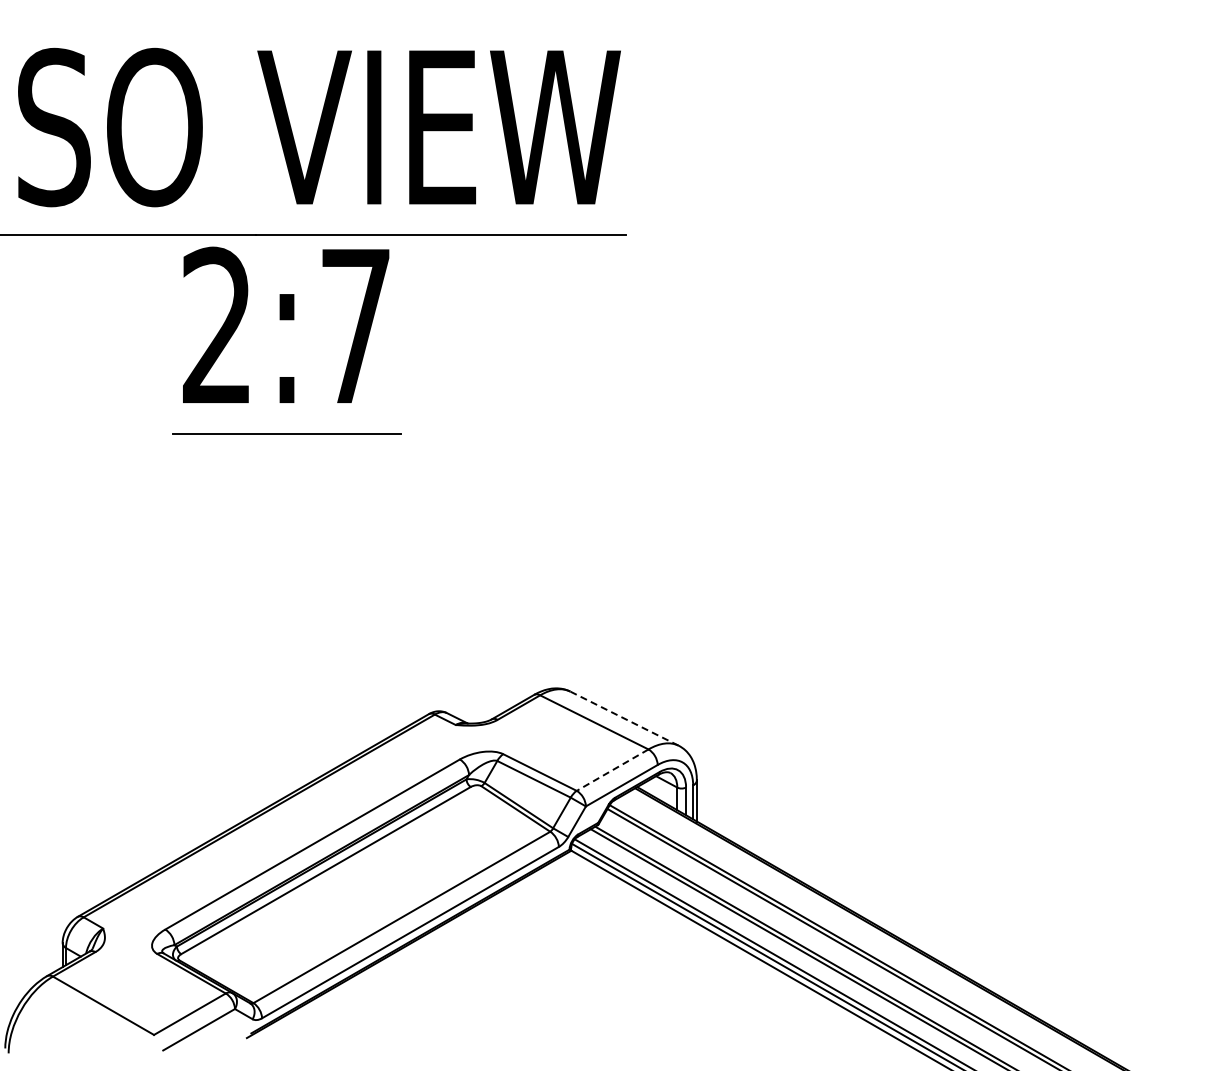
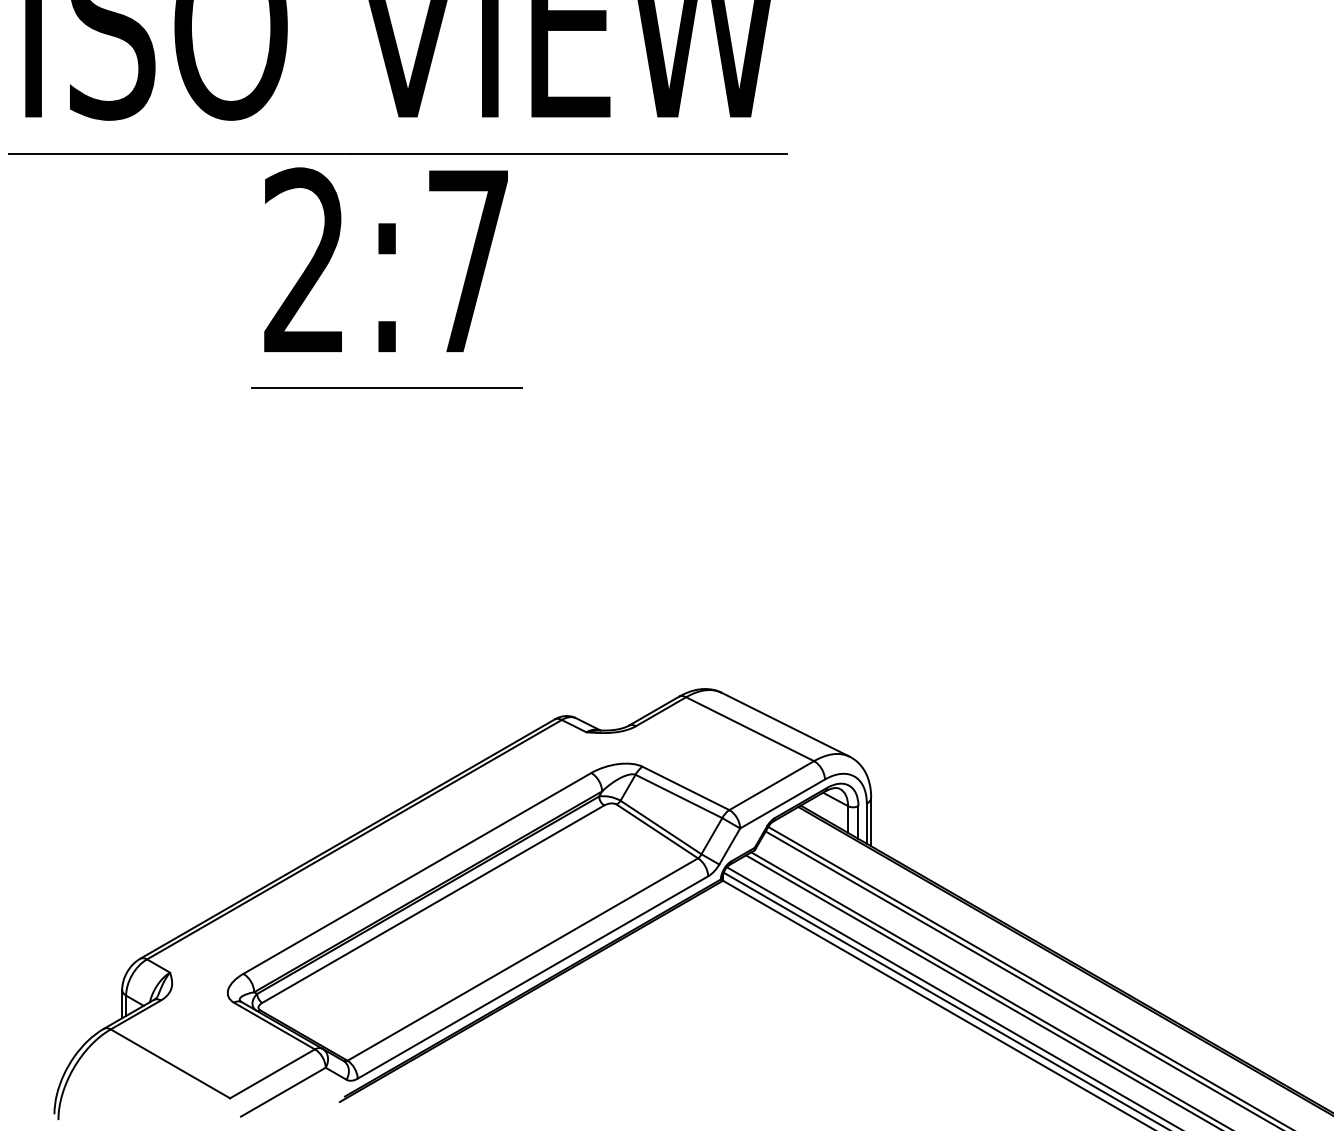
line: (624, 718) -> (785, 724), dashed -> solid
line: (612, 770) -> (771, 786), dashed -> solid

